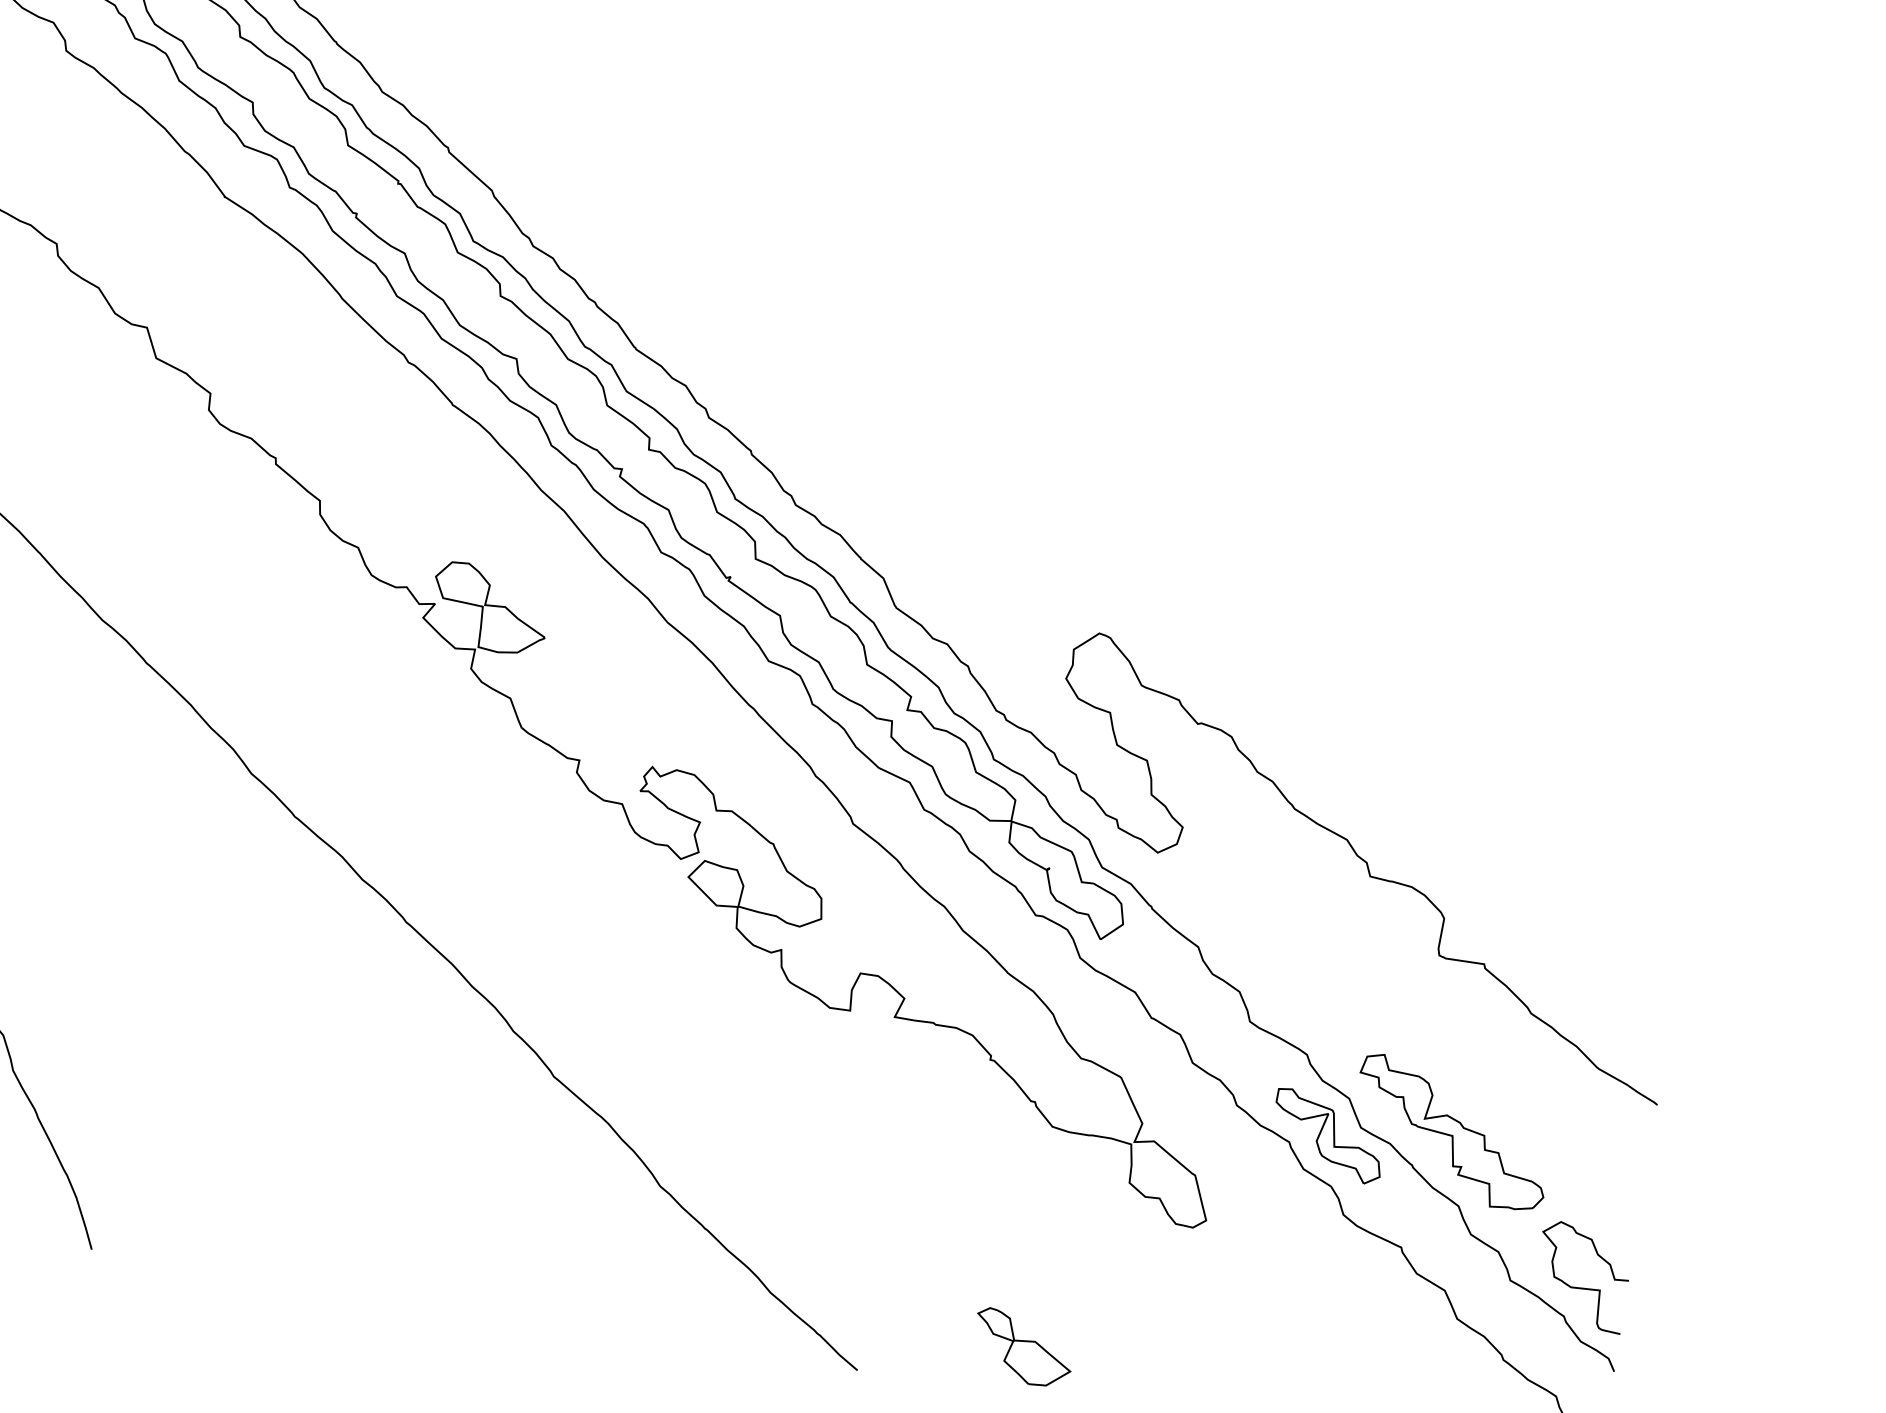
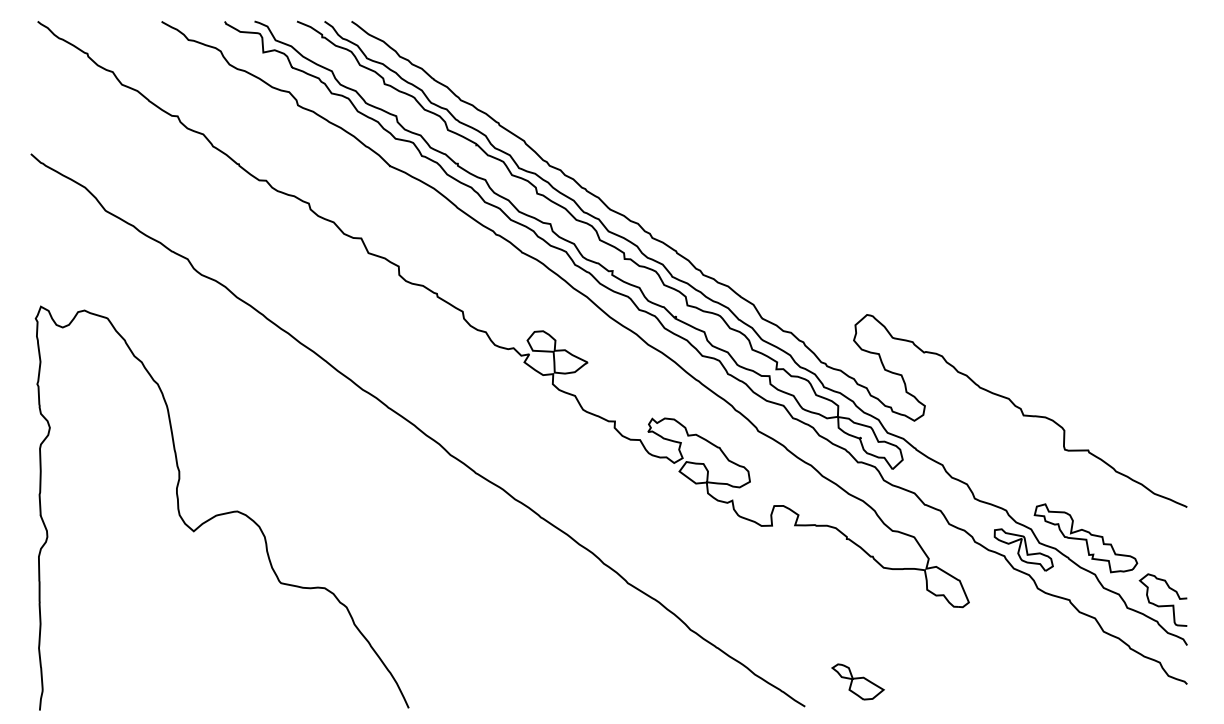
part: (1022, 1347) -> (857, 681), moved

